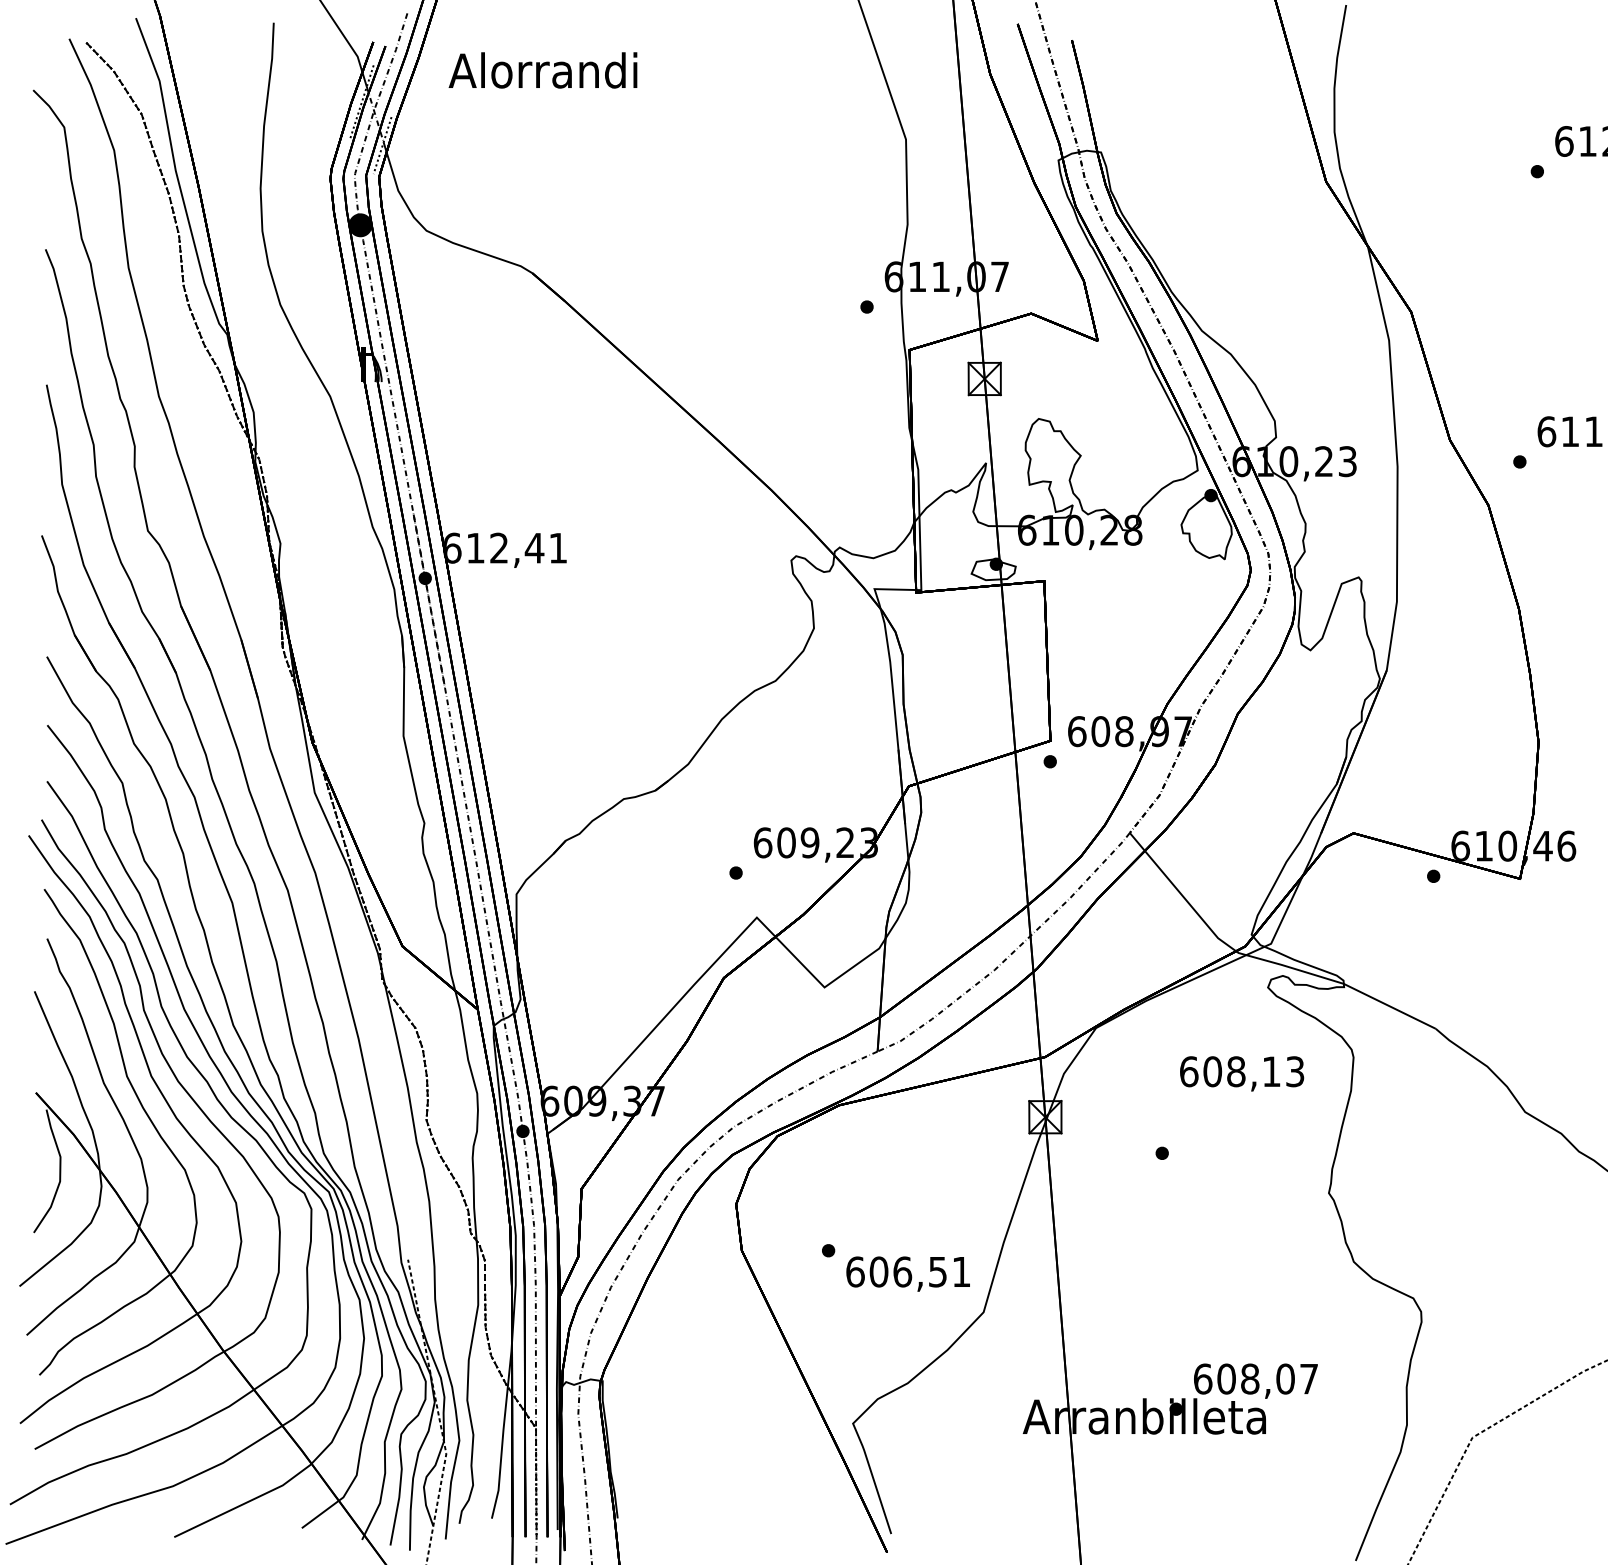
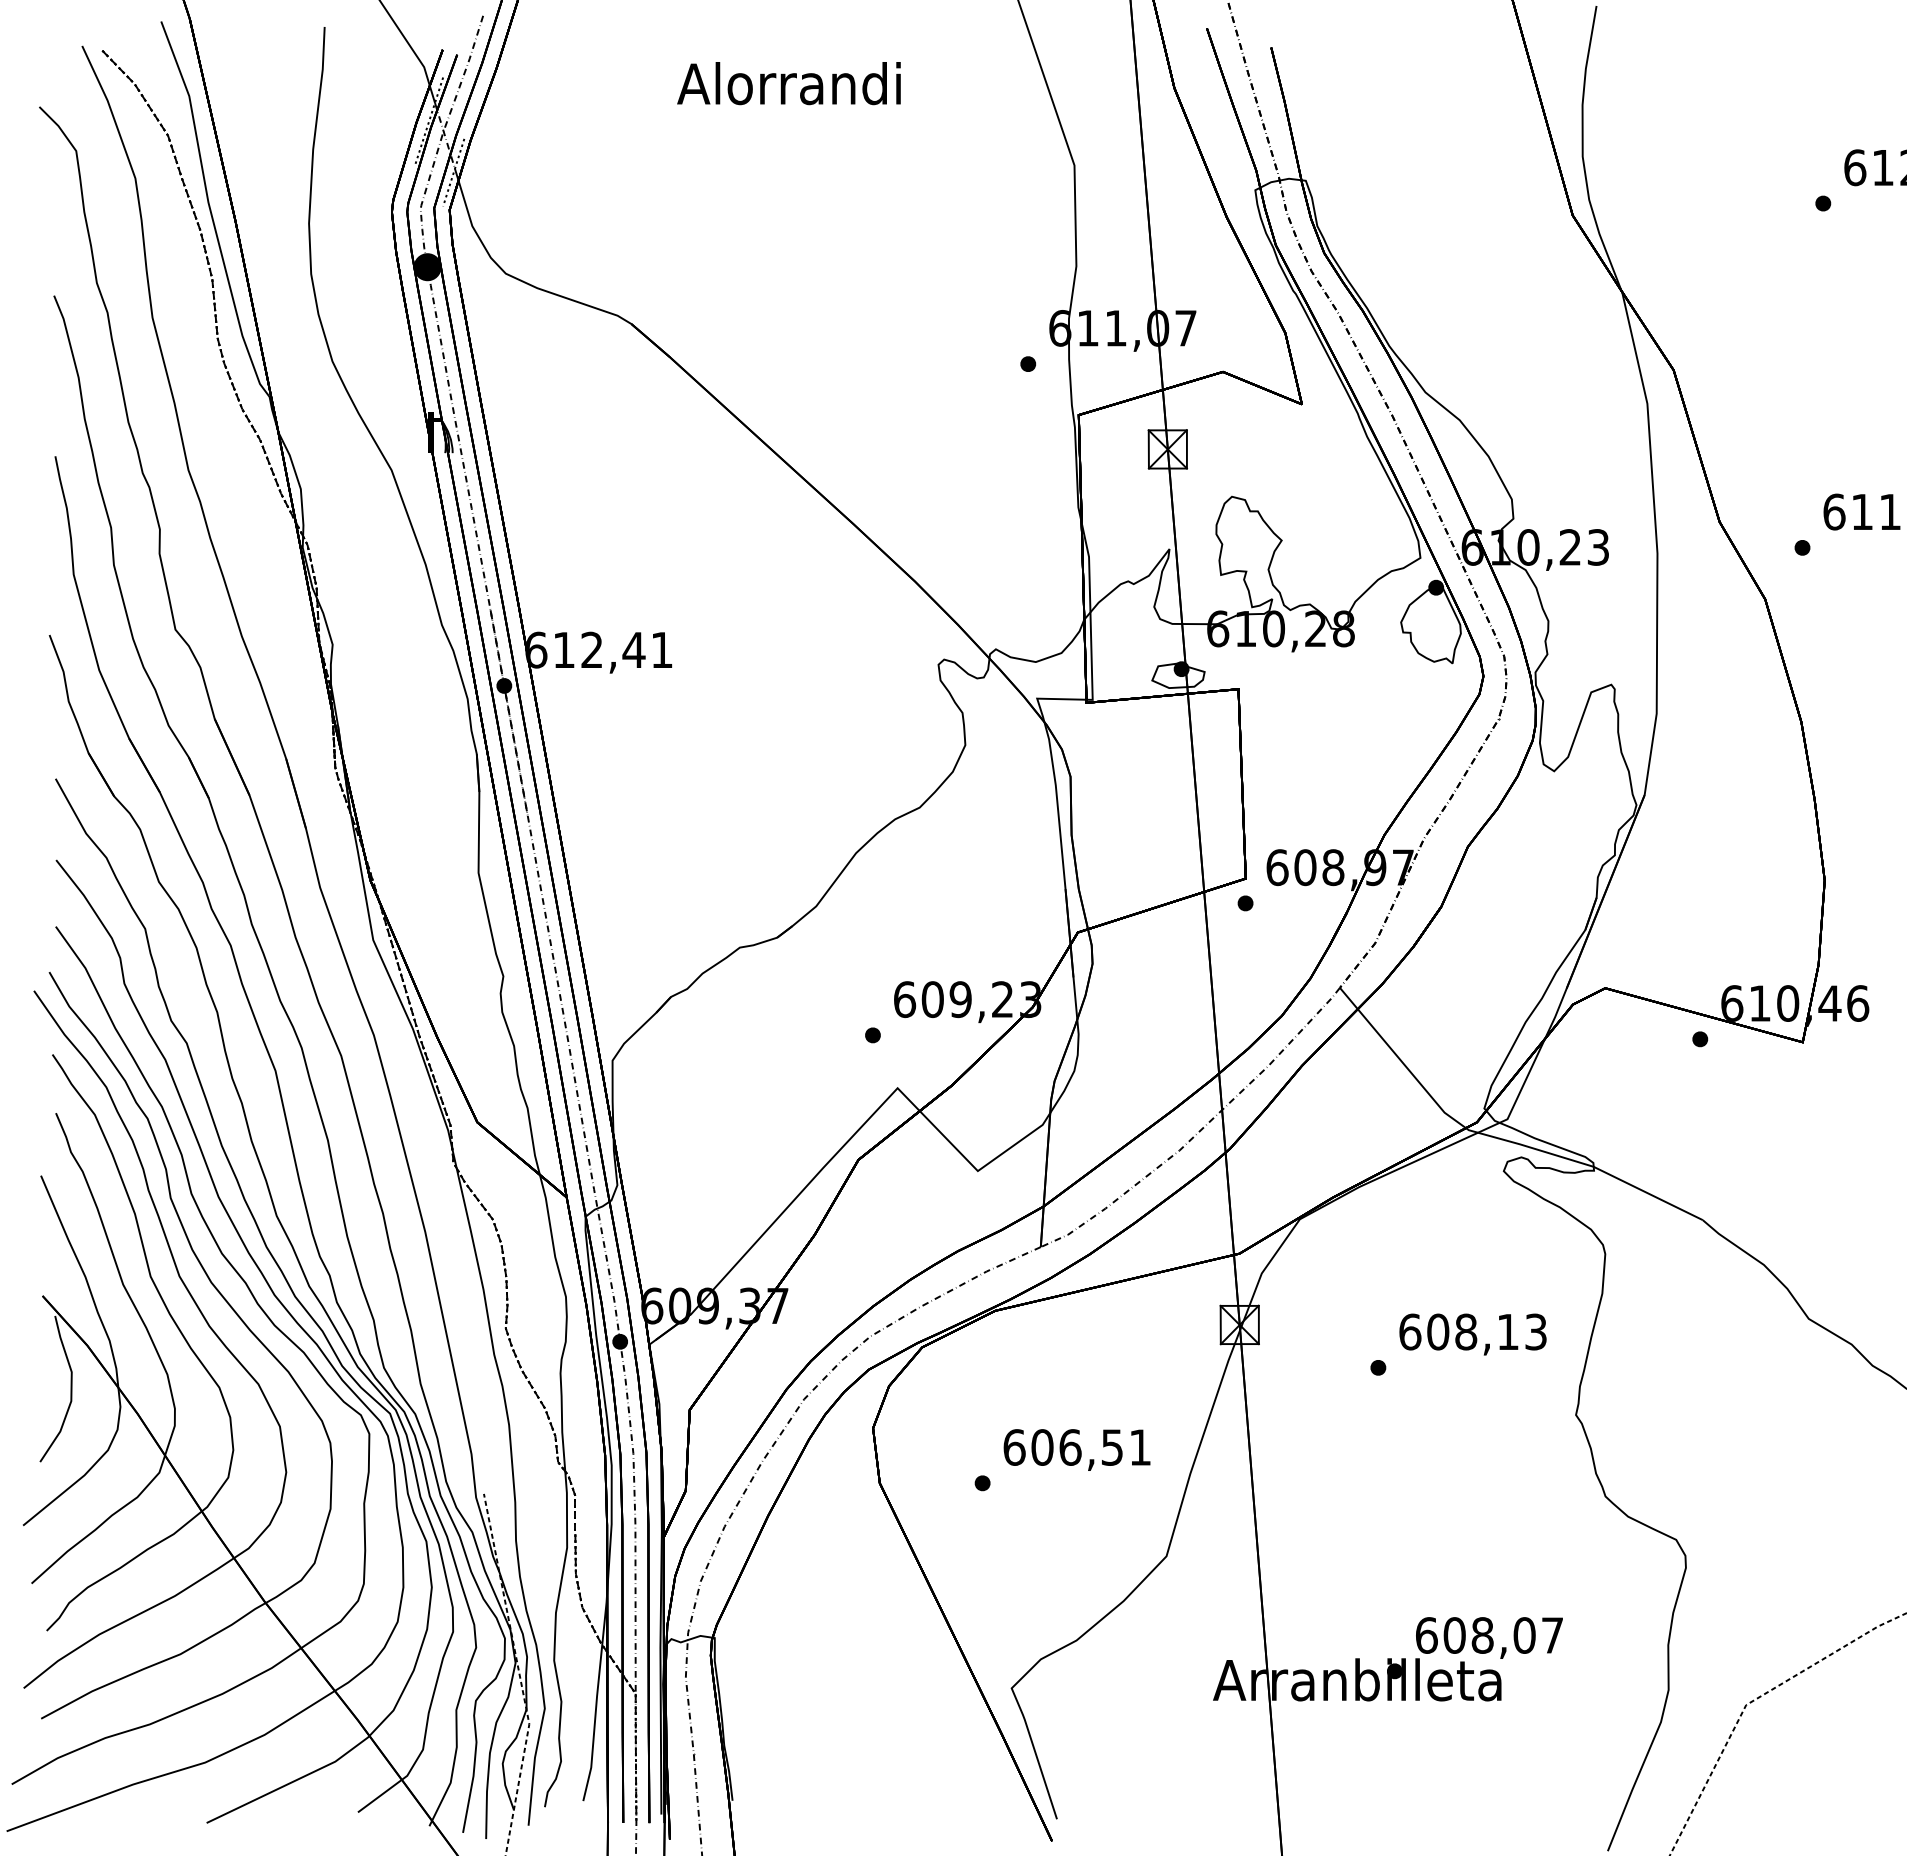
text: (542, 70) -> (788, 83), moved
text: (1241, 1073) -> (1472, 1334), moved
text: (907, 1273) -> (1076, 1449), moved

